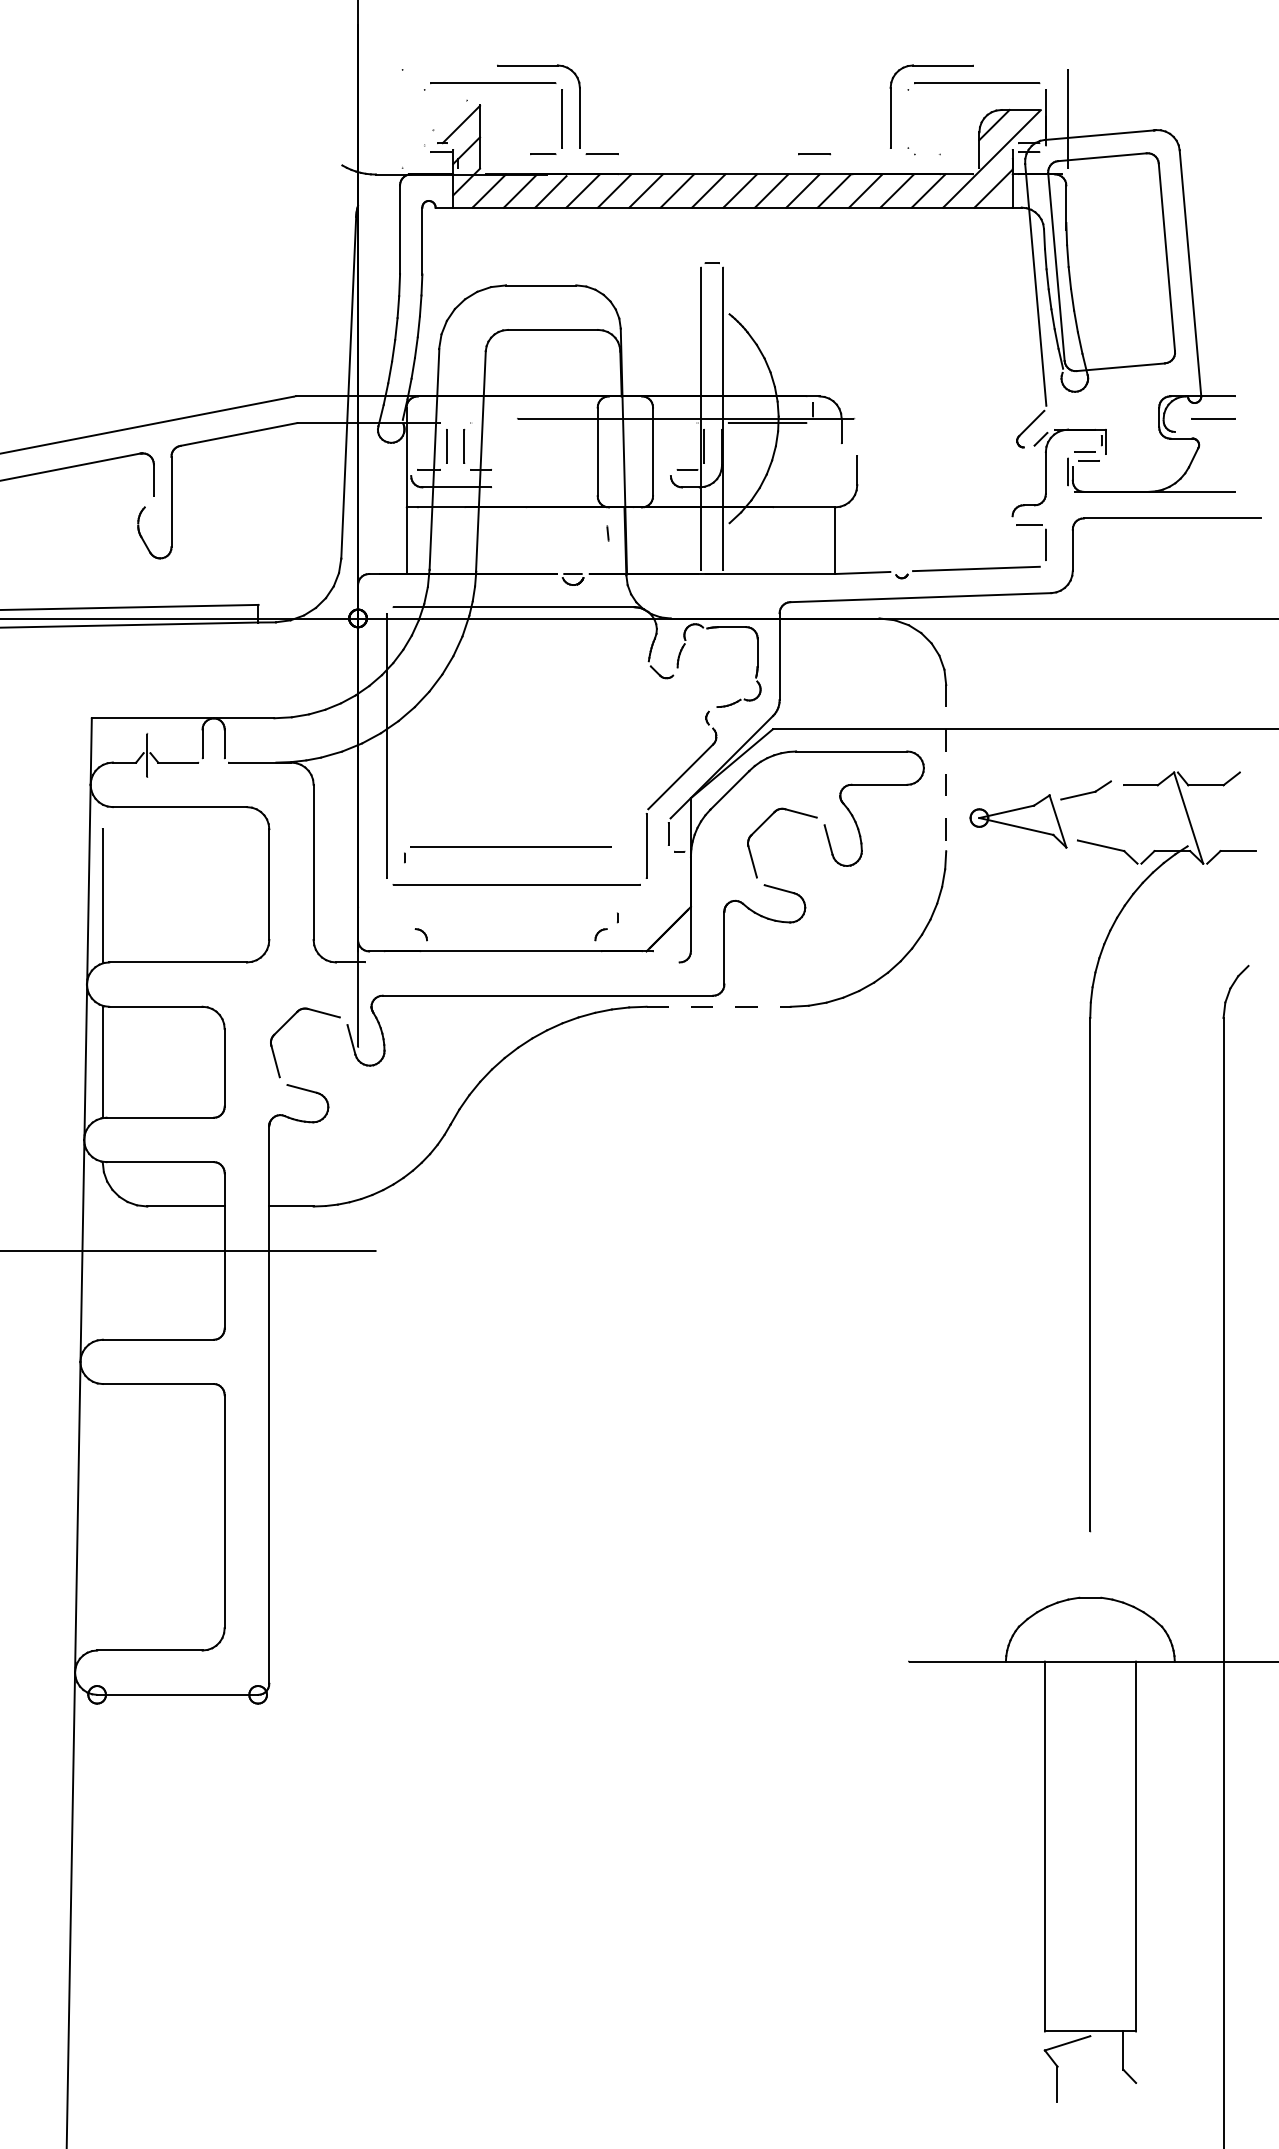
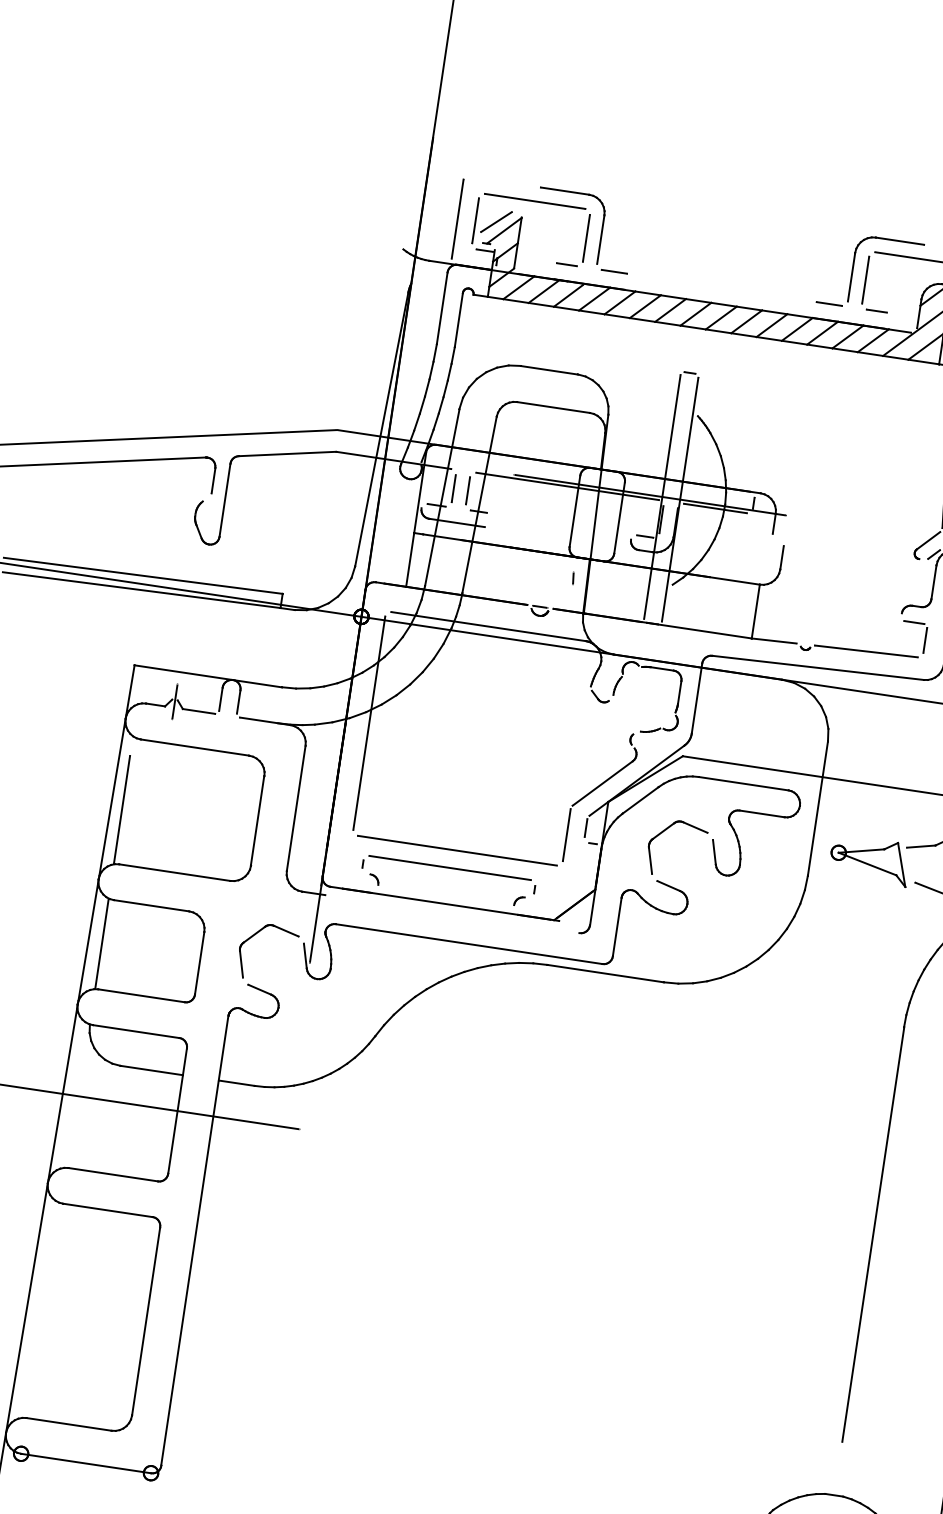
line: (449, 115) -> (495, 222), added
line: (424, 117) -> (475, 220), added
line: (402, 118) -> (457, 218), added
line: (908, 118) -> (865, 279), added
line: (814, 154) -> (829, 304), moved
line: (927, 154) -> (876, 311), added
line: (584, 423) -> (567, 486), added
line: (946, 768) -> (818, 808), dashed -> solid
part: (507, 847) -> (447, 868), moved
line: (719, 1006) -> (606, 973), dashed -> solid

